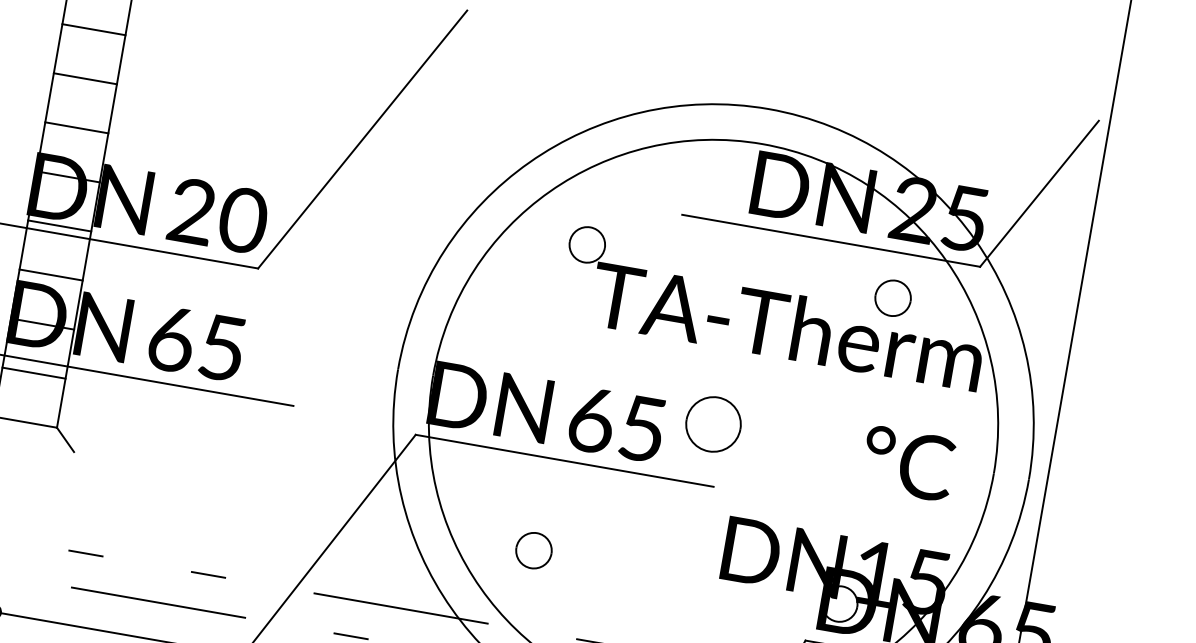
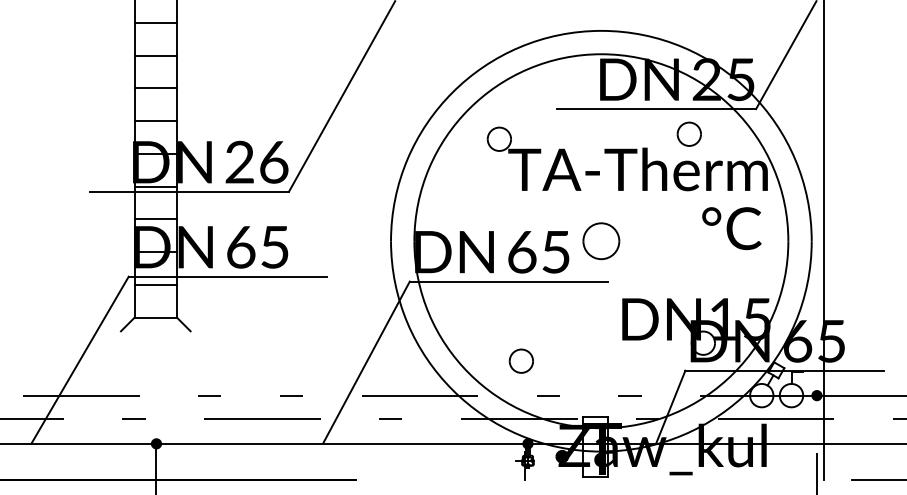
text: (242, 219) -> (273, 161), 20 -> 26
part: (892, 296) -> (688, 133), moved
text: (907, 463) -> (731, 228), moved
part: (532, 549) -> (520, 360), moved

